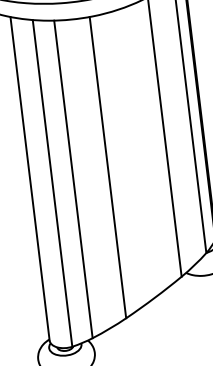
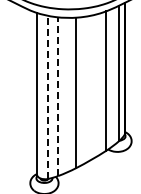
line: (73, 178) -> (58, 96), solid -> dashed
line: (51, 183) -> (47, 97), solid -> dashed

